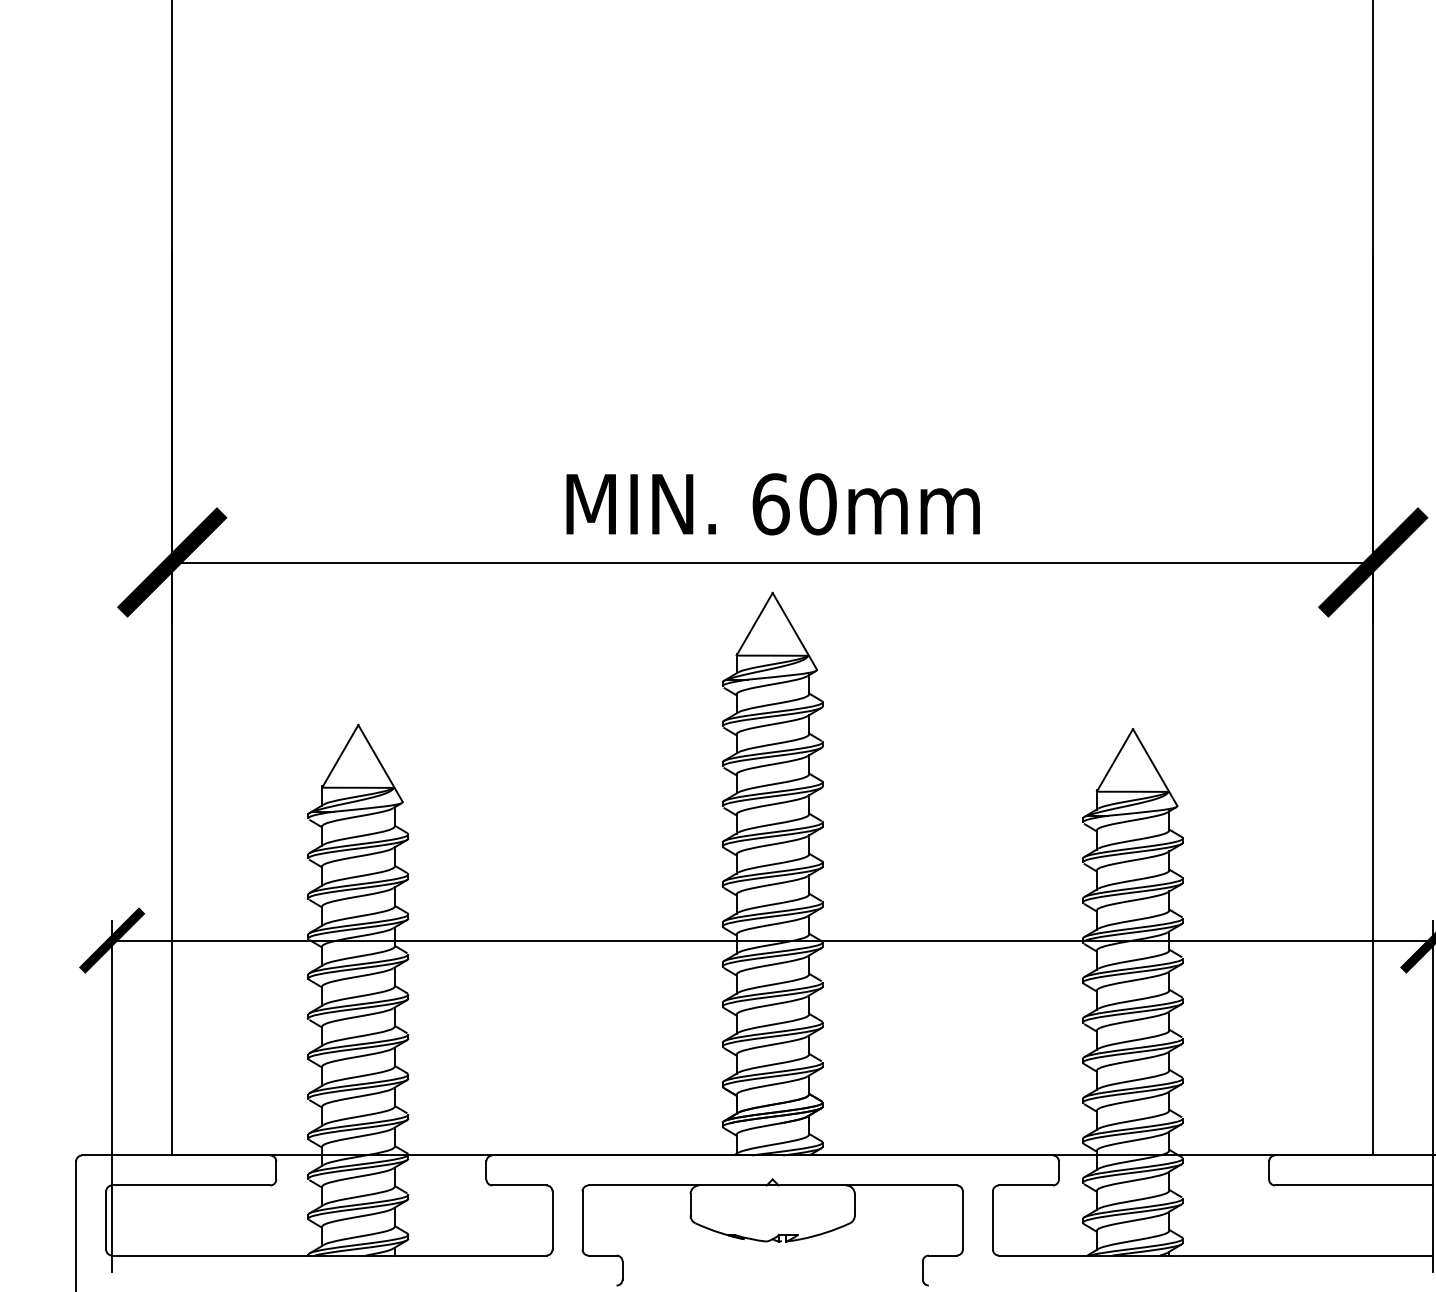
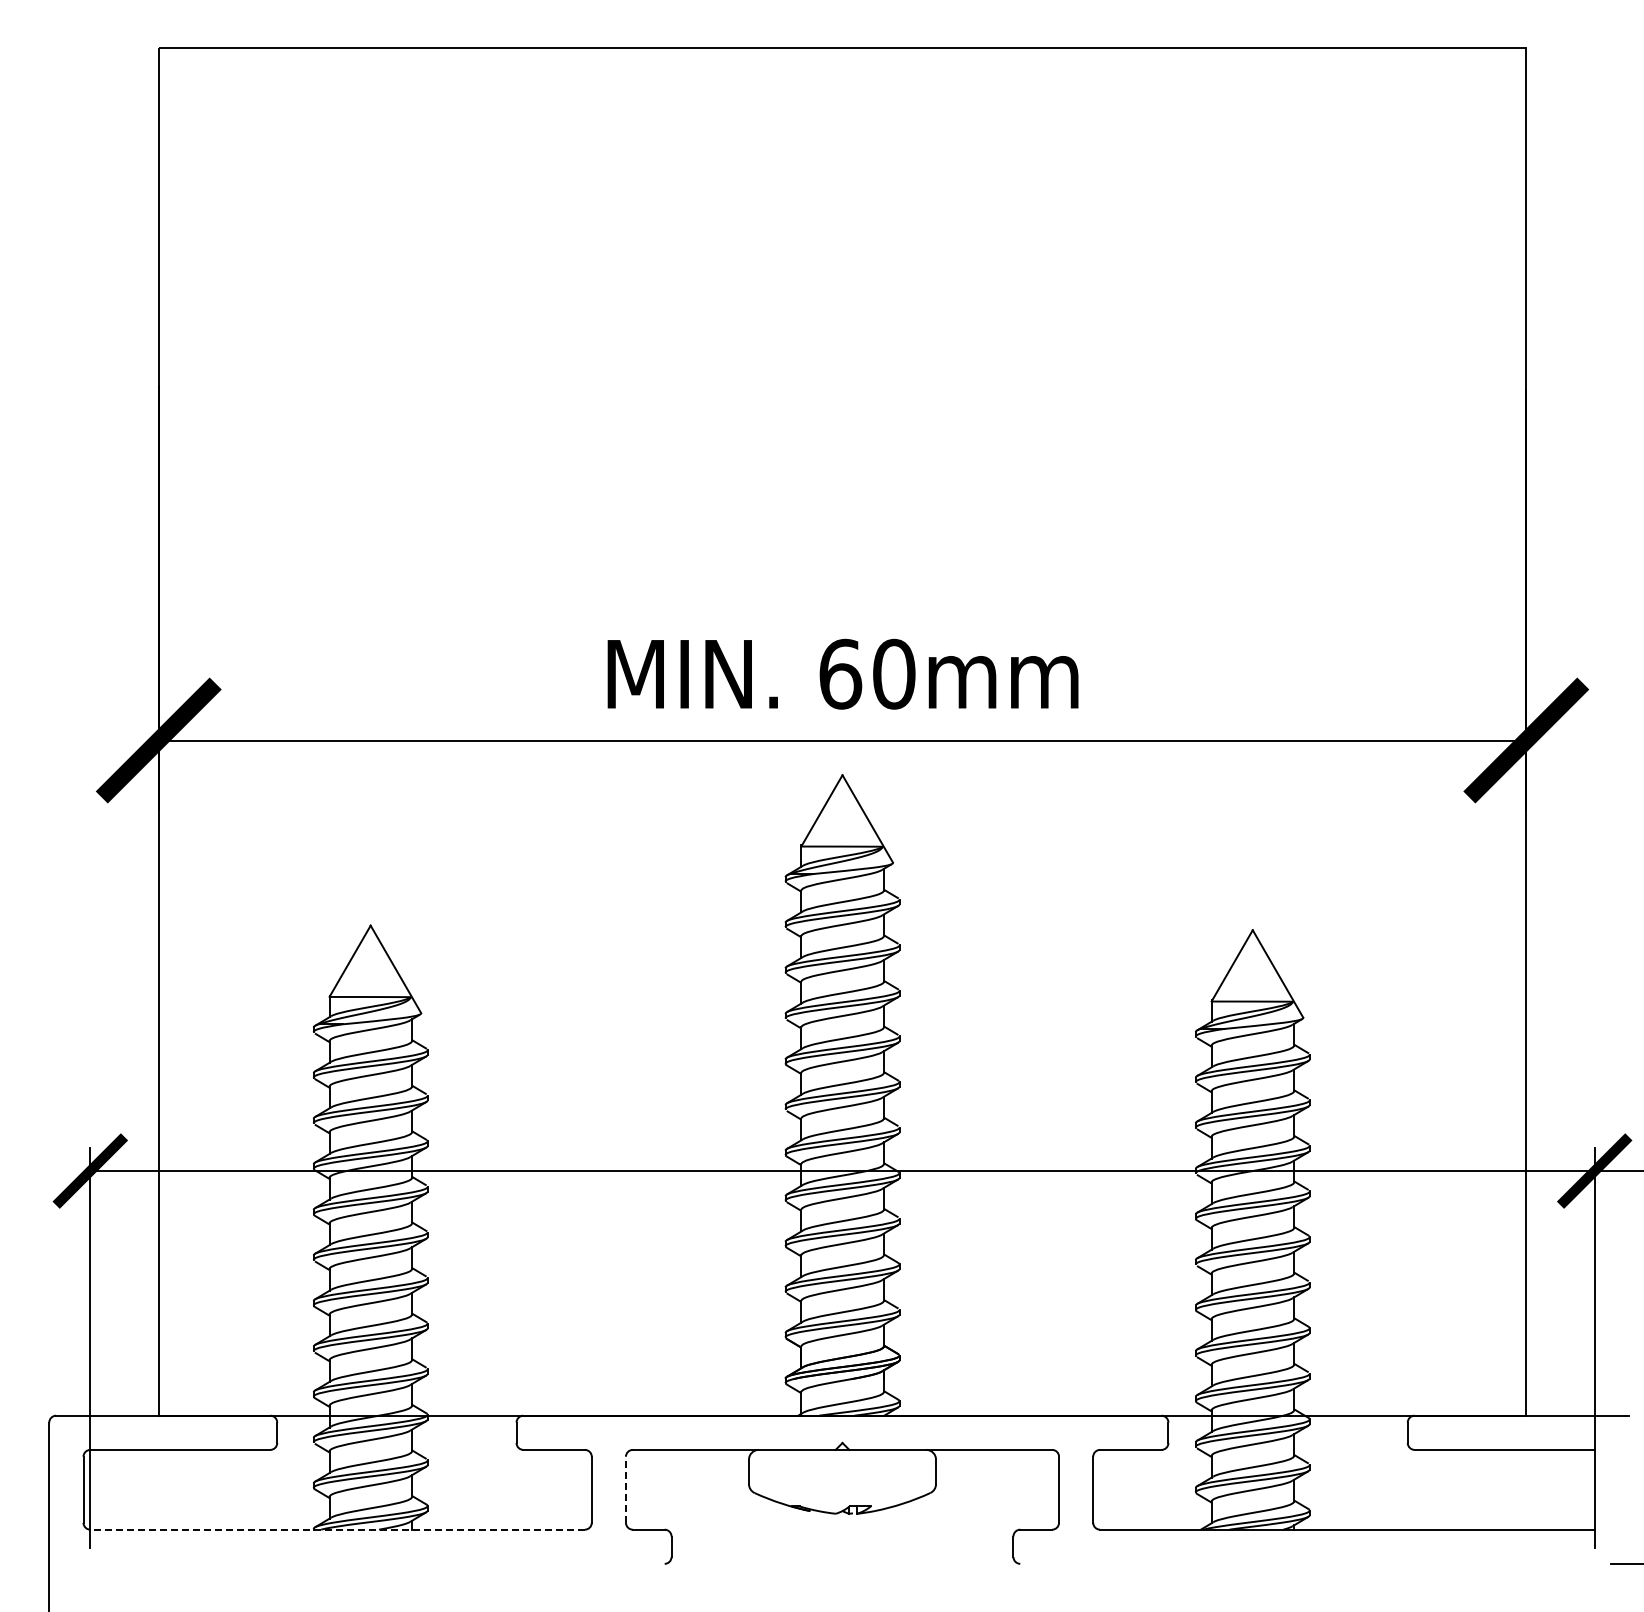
line: (582, 1220) -> (625, 1489), solid -> dashed
line: (329, 1255) -> (337, 1529), solid -> dashed

